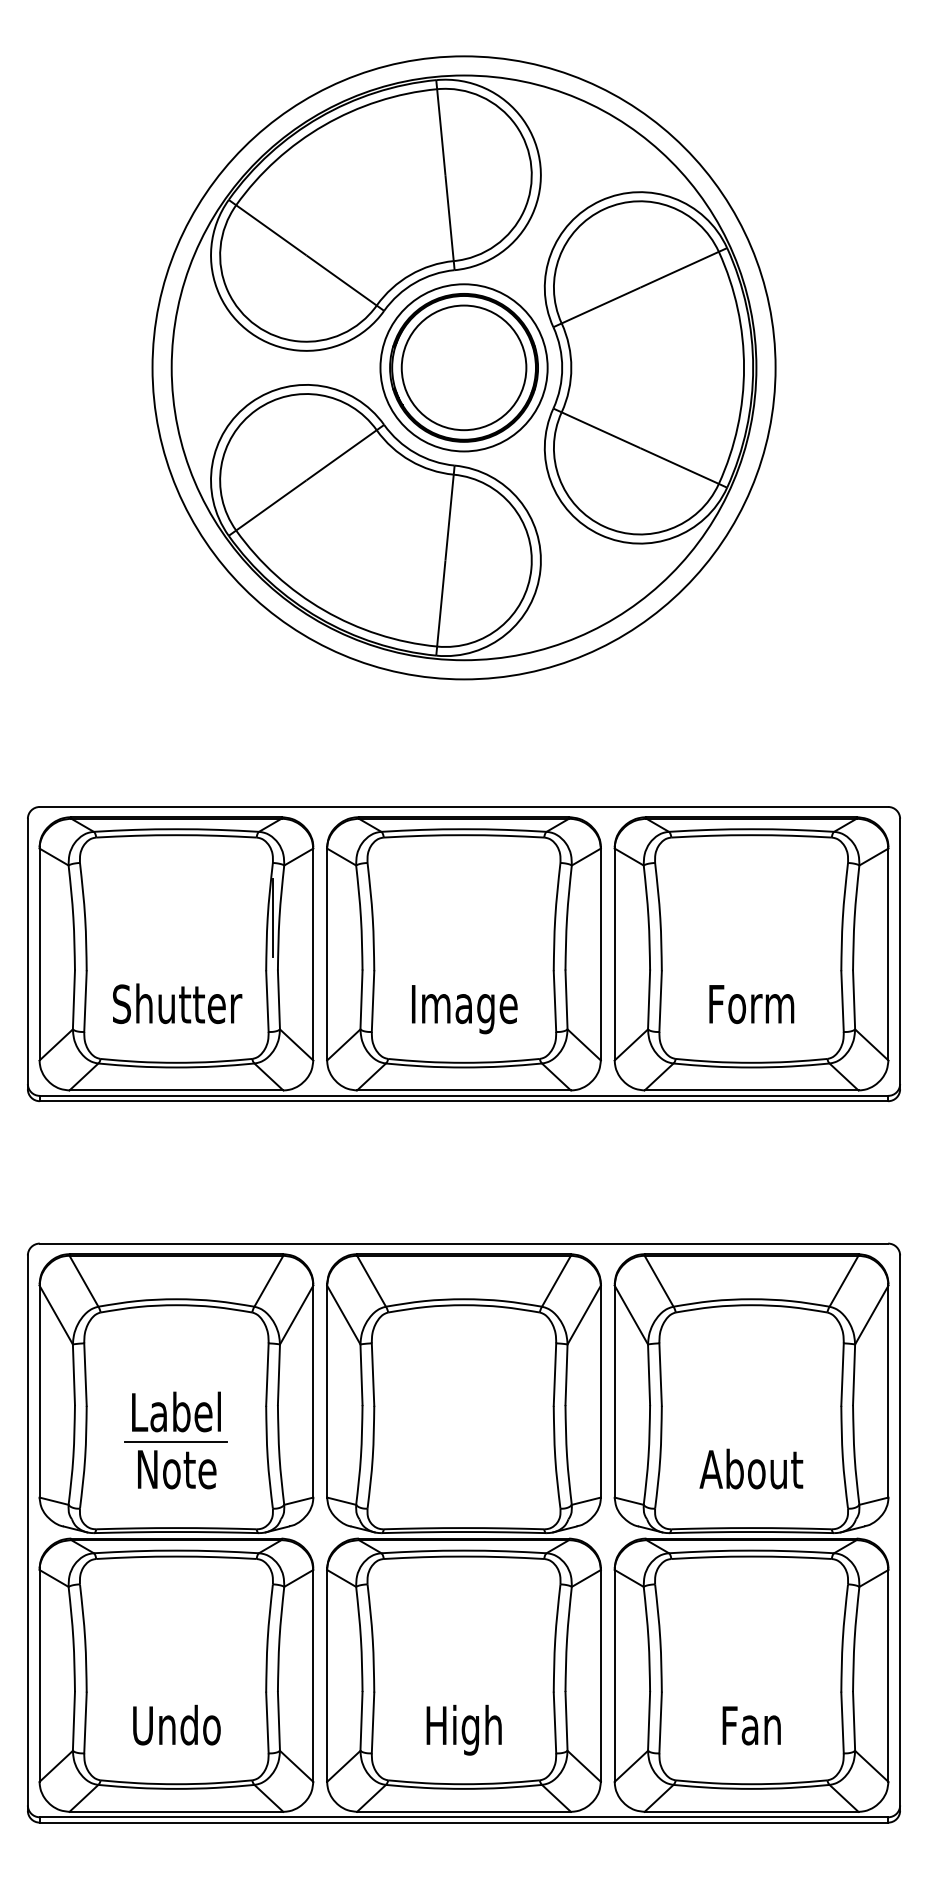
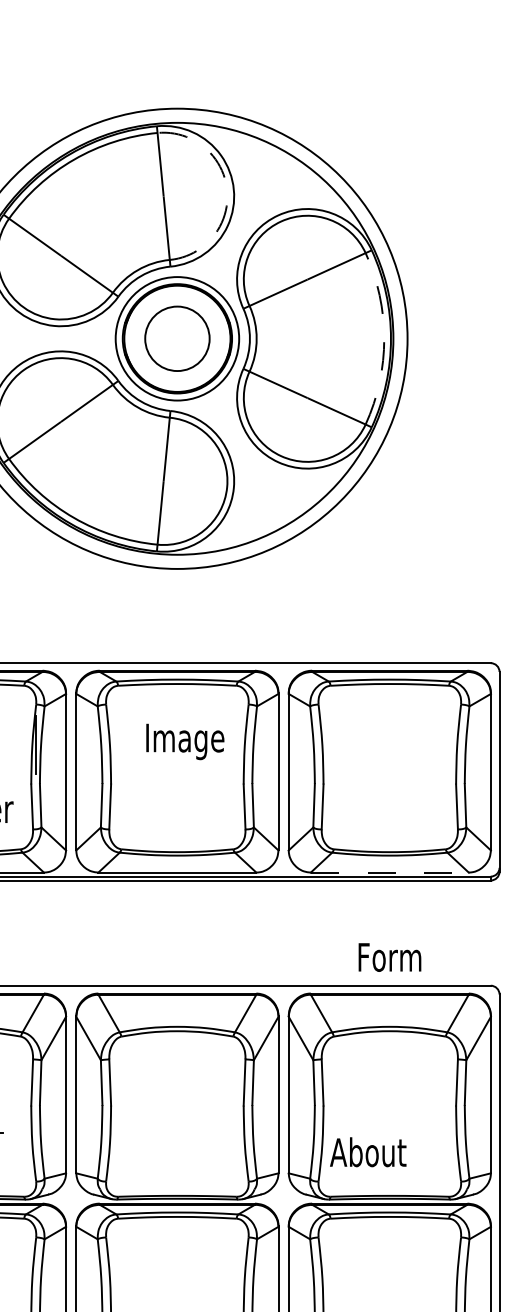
arc: (531, 166) -> (227, 190), solid -> dashed
circle: (463, 367) -> (177, 338), size x0.7
arc: (744, 367) -> (384, 338), solid -> dashed
text: (751, 1004) -> (389, 957), moved
text: (464, 1009) -> (185, 741), moved
line: (751, 1090) -> (389, 872), solid -> dashed
text: (751, 1468) -> (368, 1151), moved

